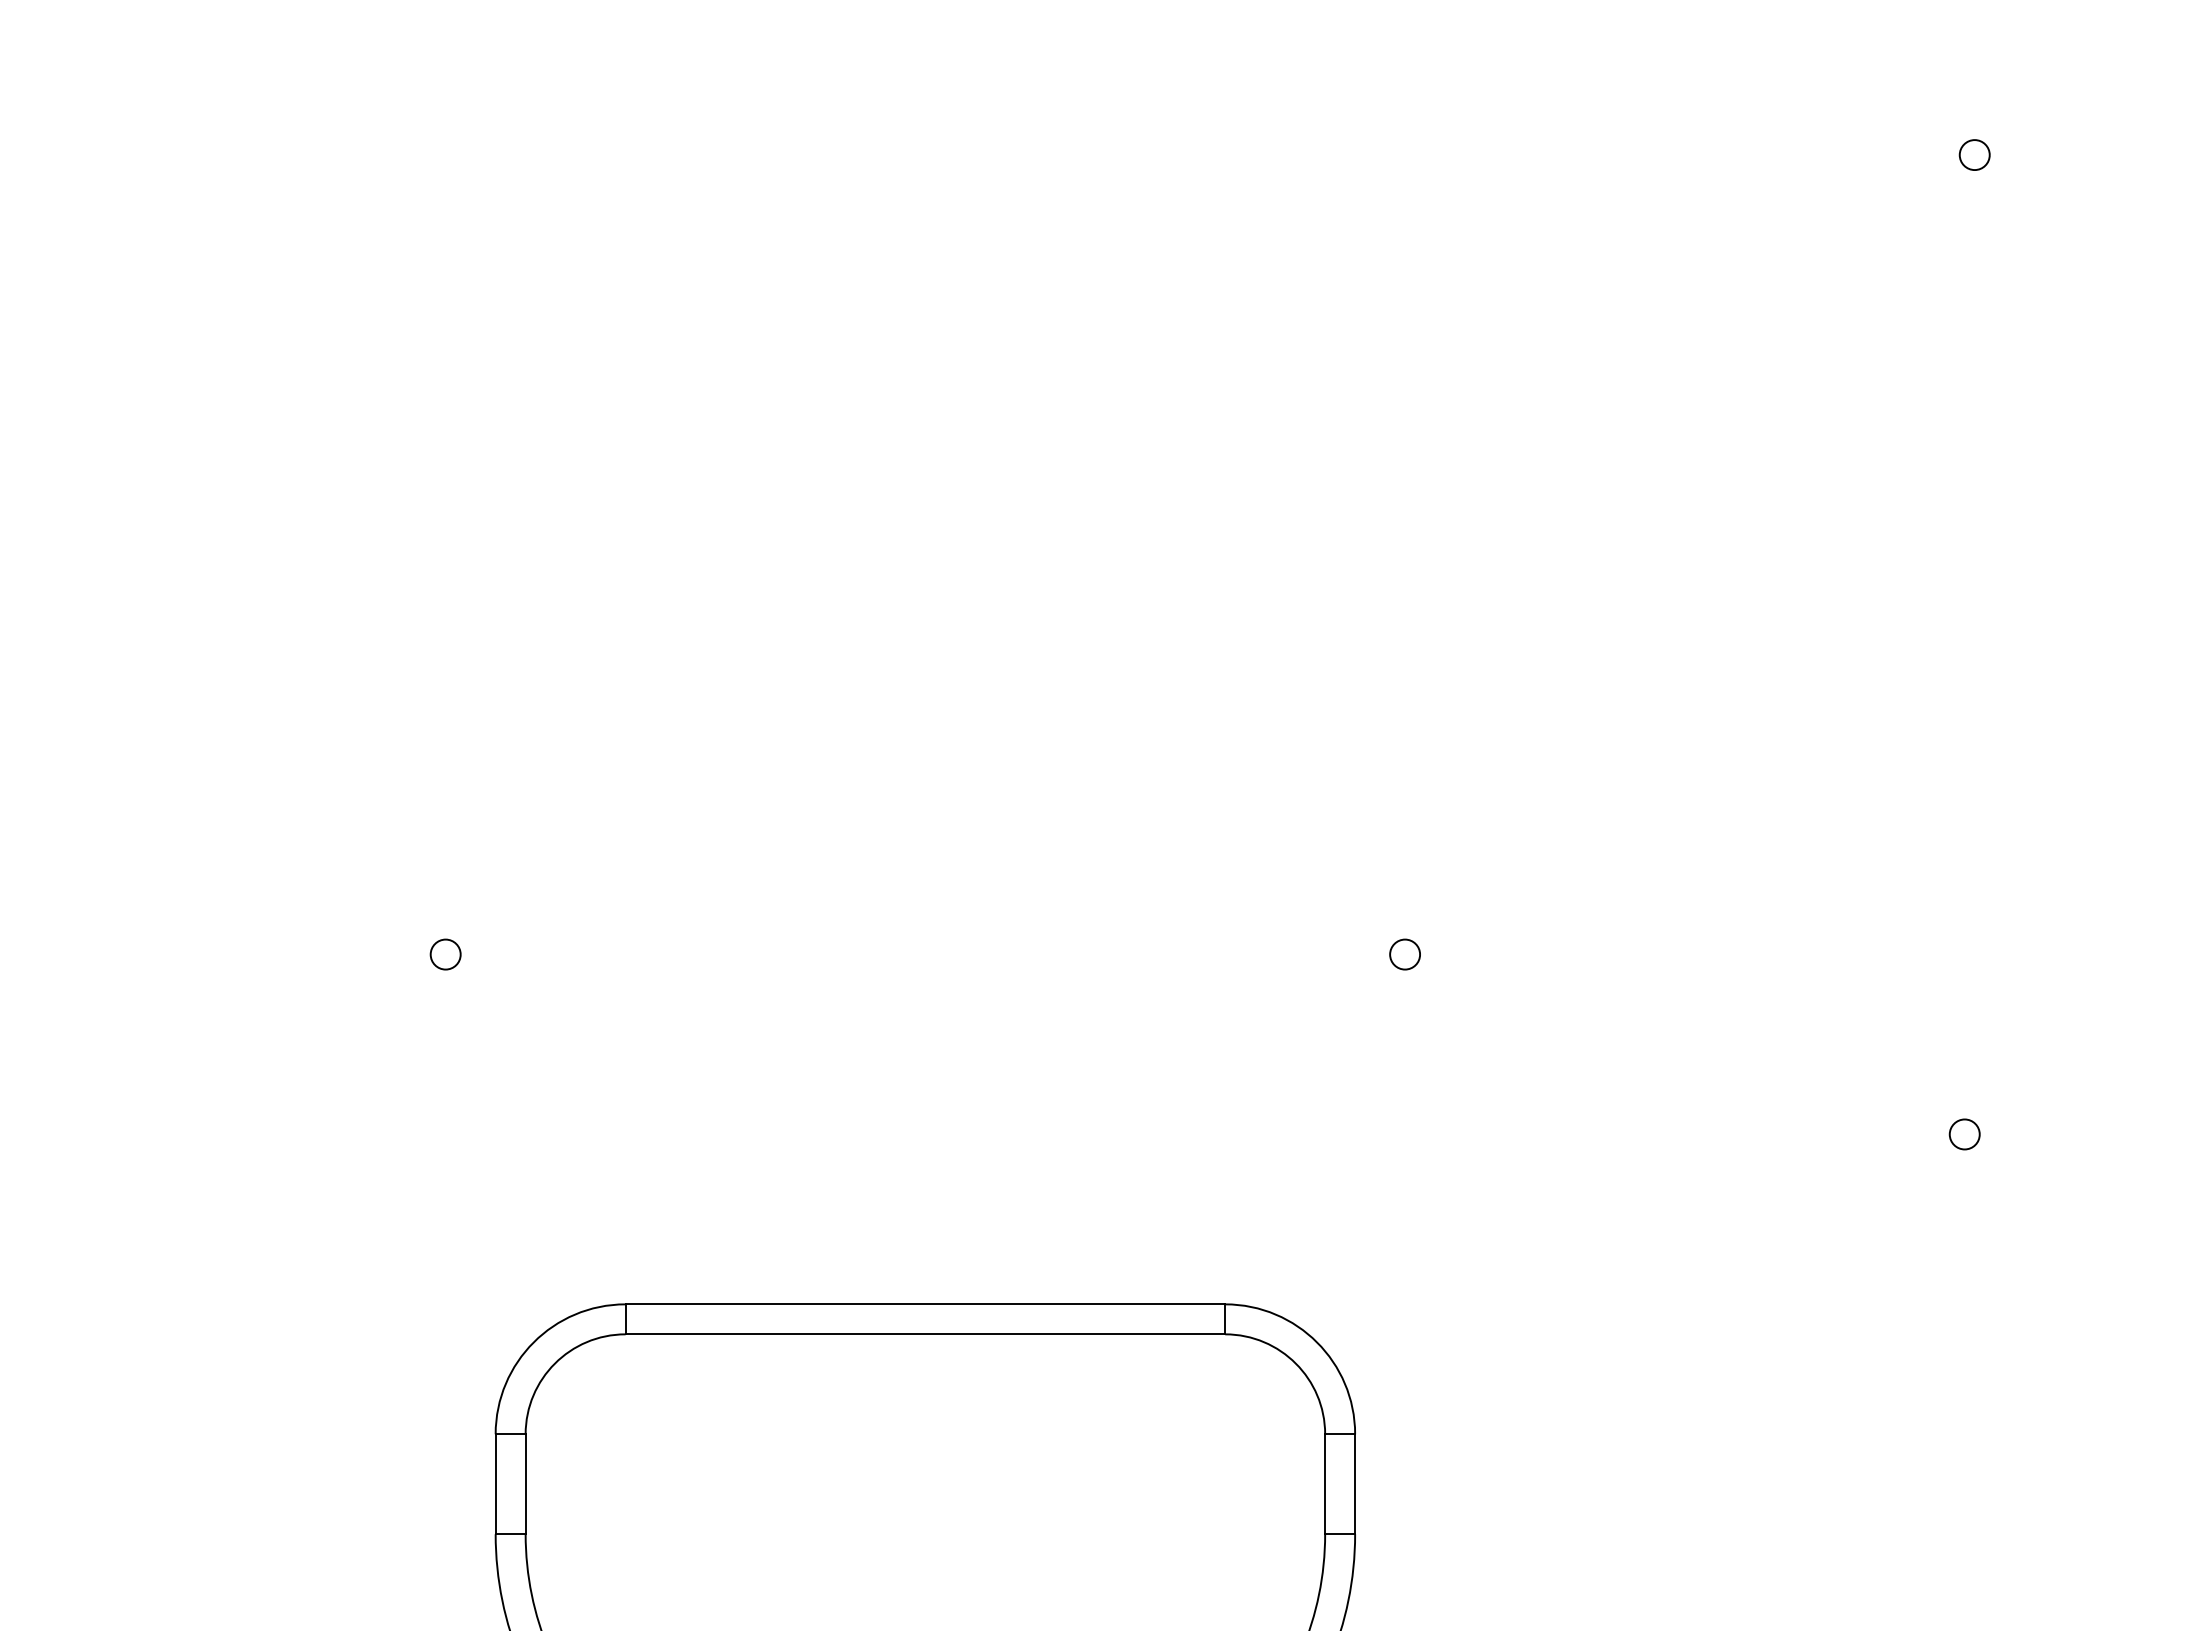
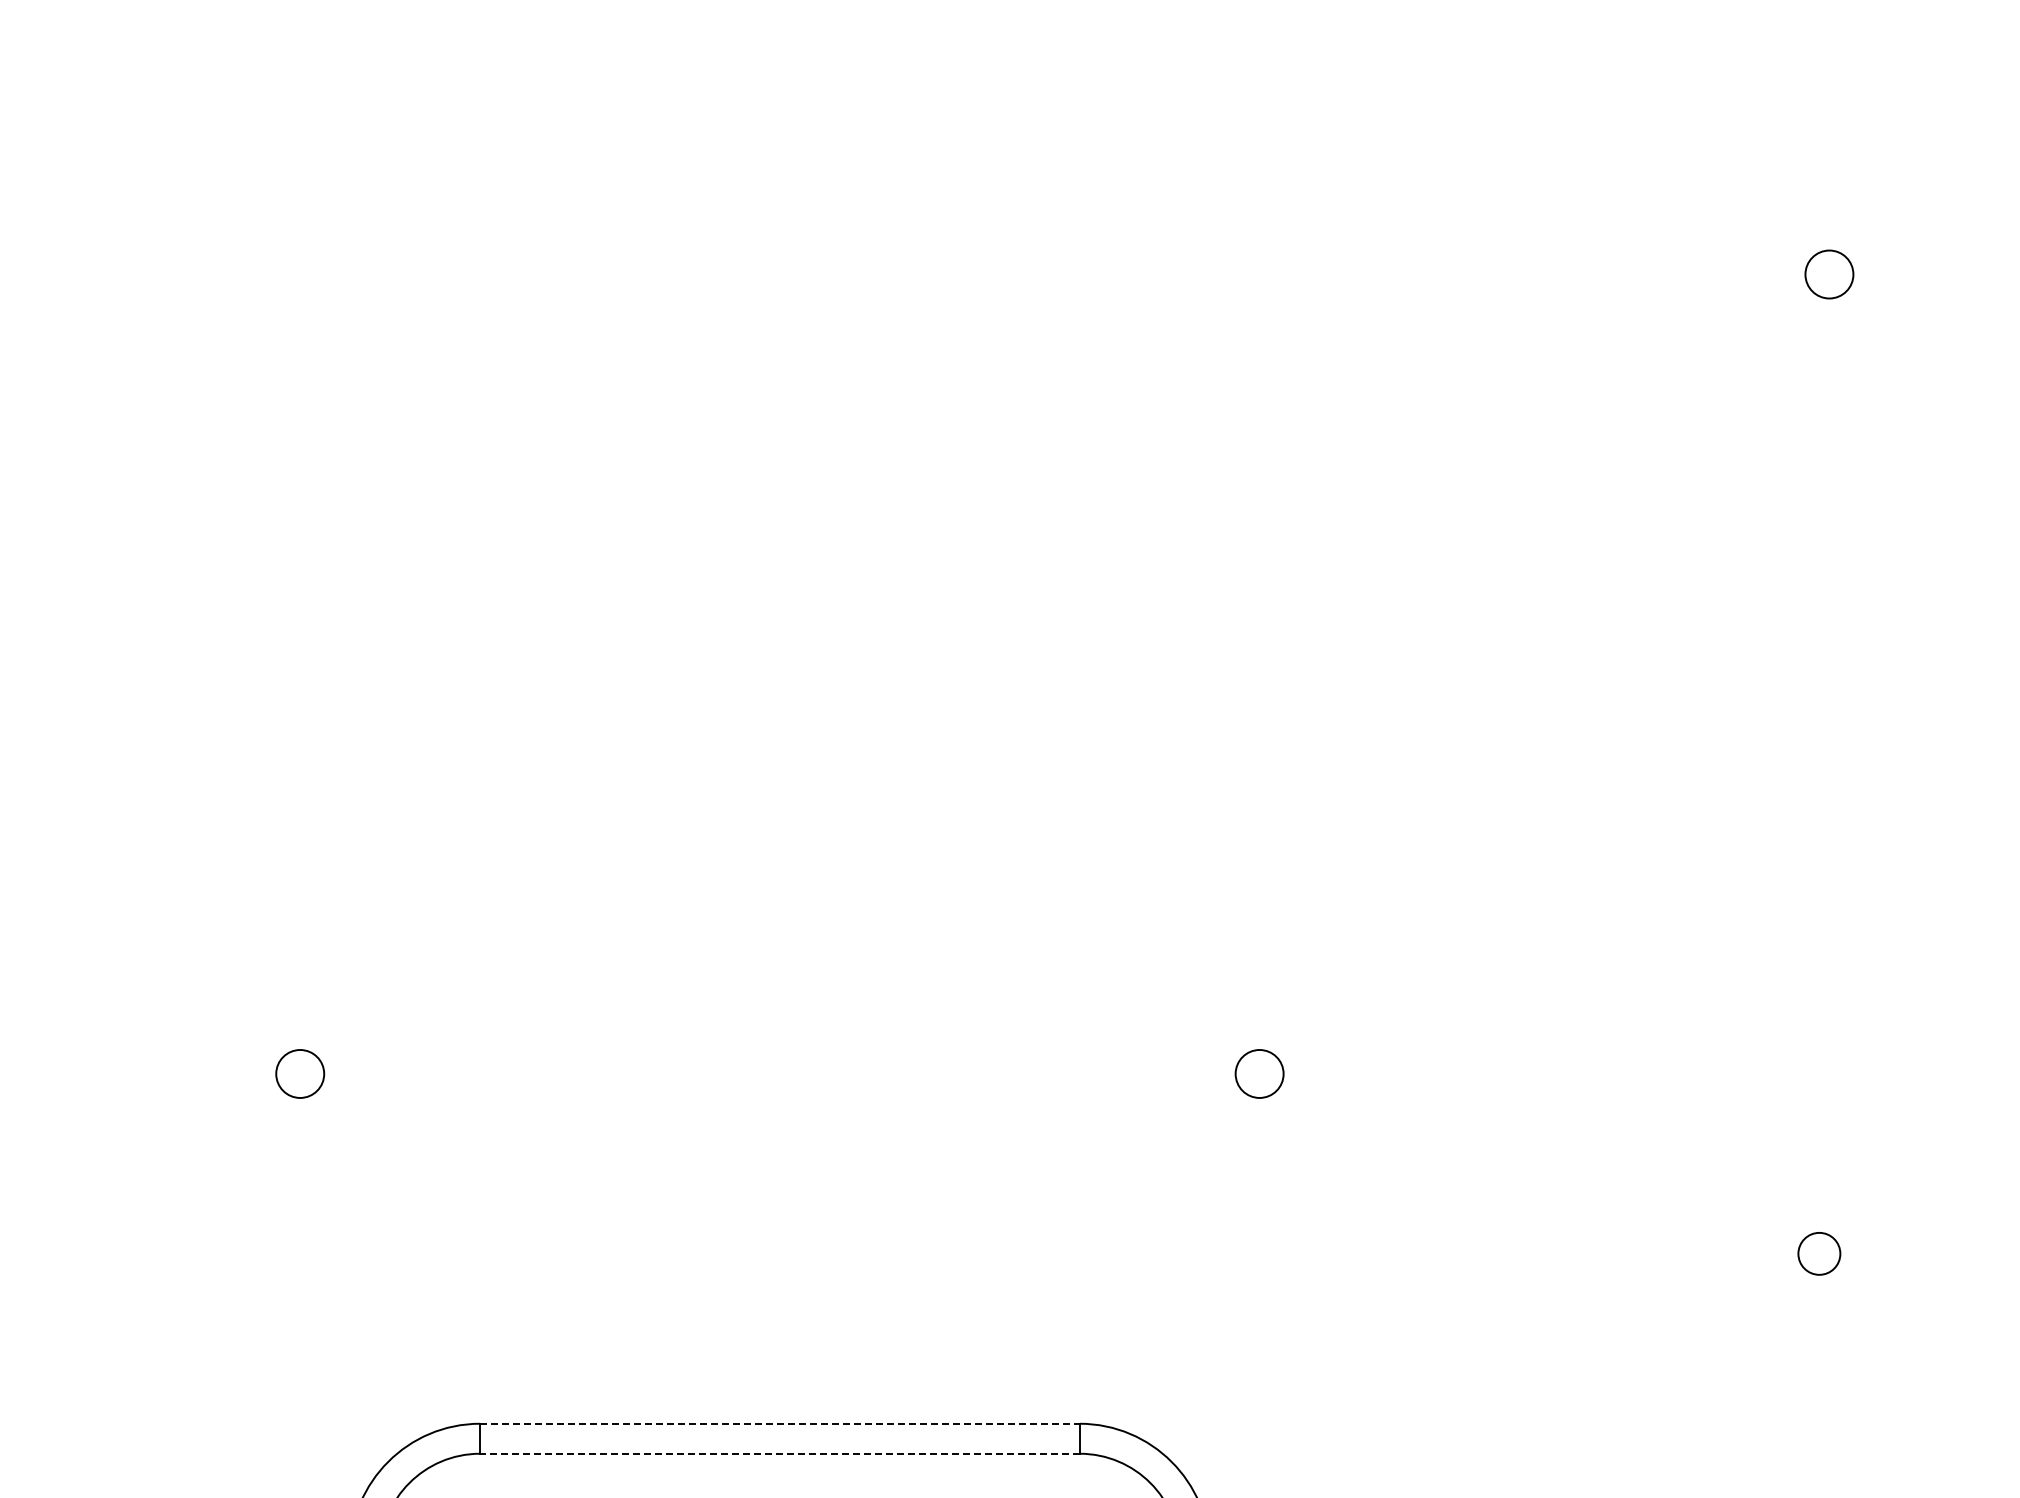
circle: (1974, 154) -> (1829, 273), size x1.6
circle: (445, 954) -> (300, 1073), size x1.6
circle: (1405, 954) -> (1260, 1073), size x1.6
circle: (1964, 1134) -> (1819, 1253), size x1.4
line: (925, 1304) -> (780, 1423), solid -> dashed
line: (925, 1334) -> (780, 1453), solid -> dashed

